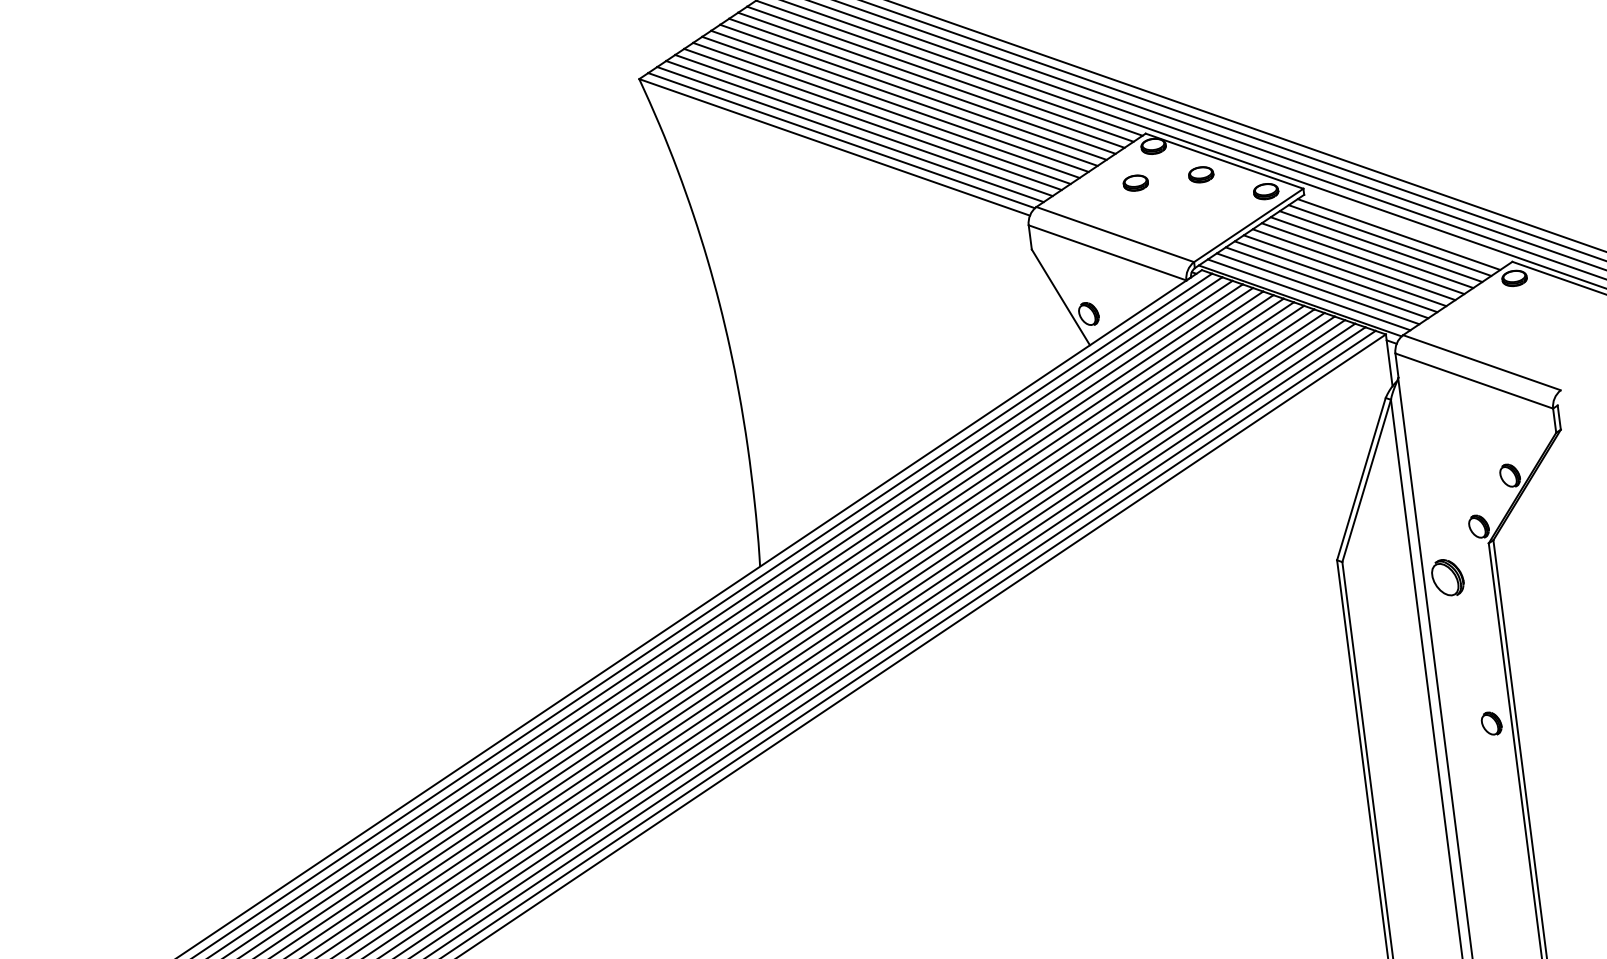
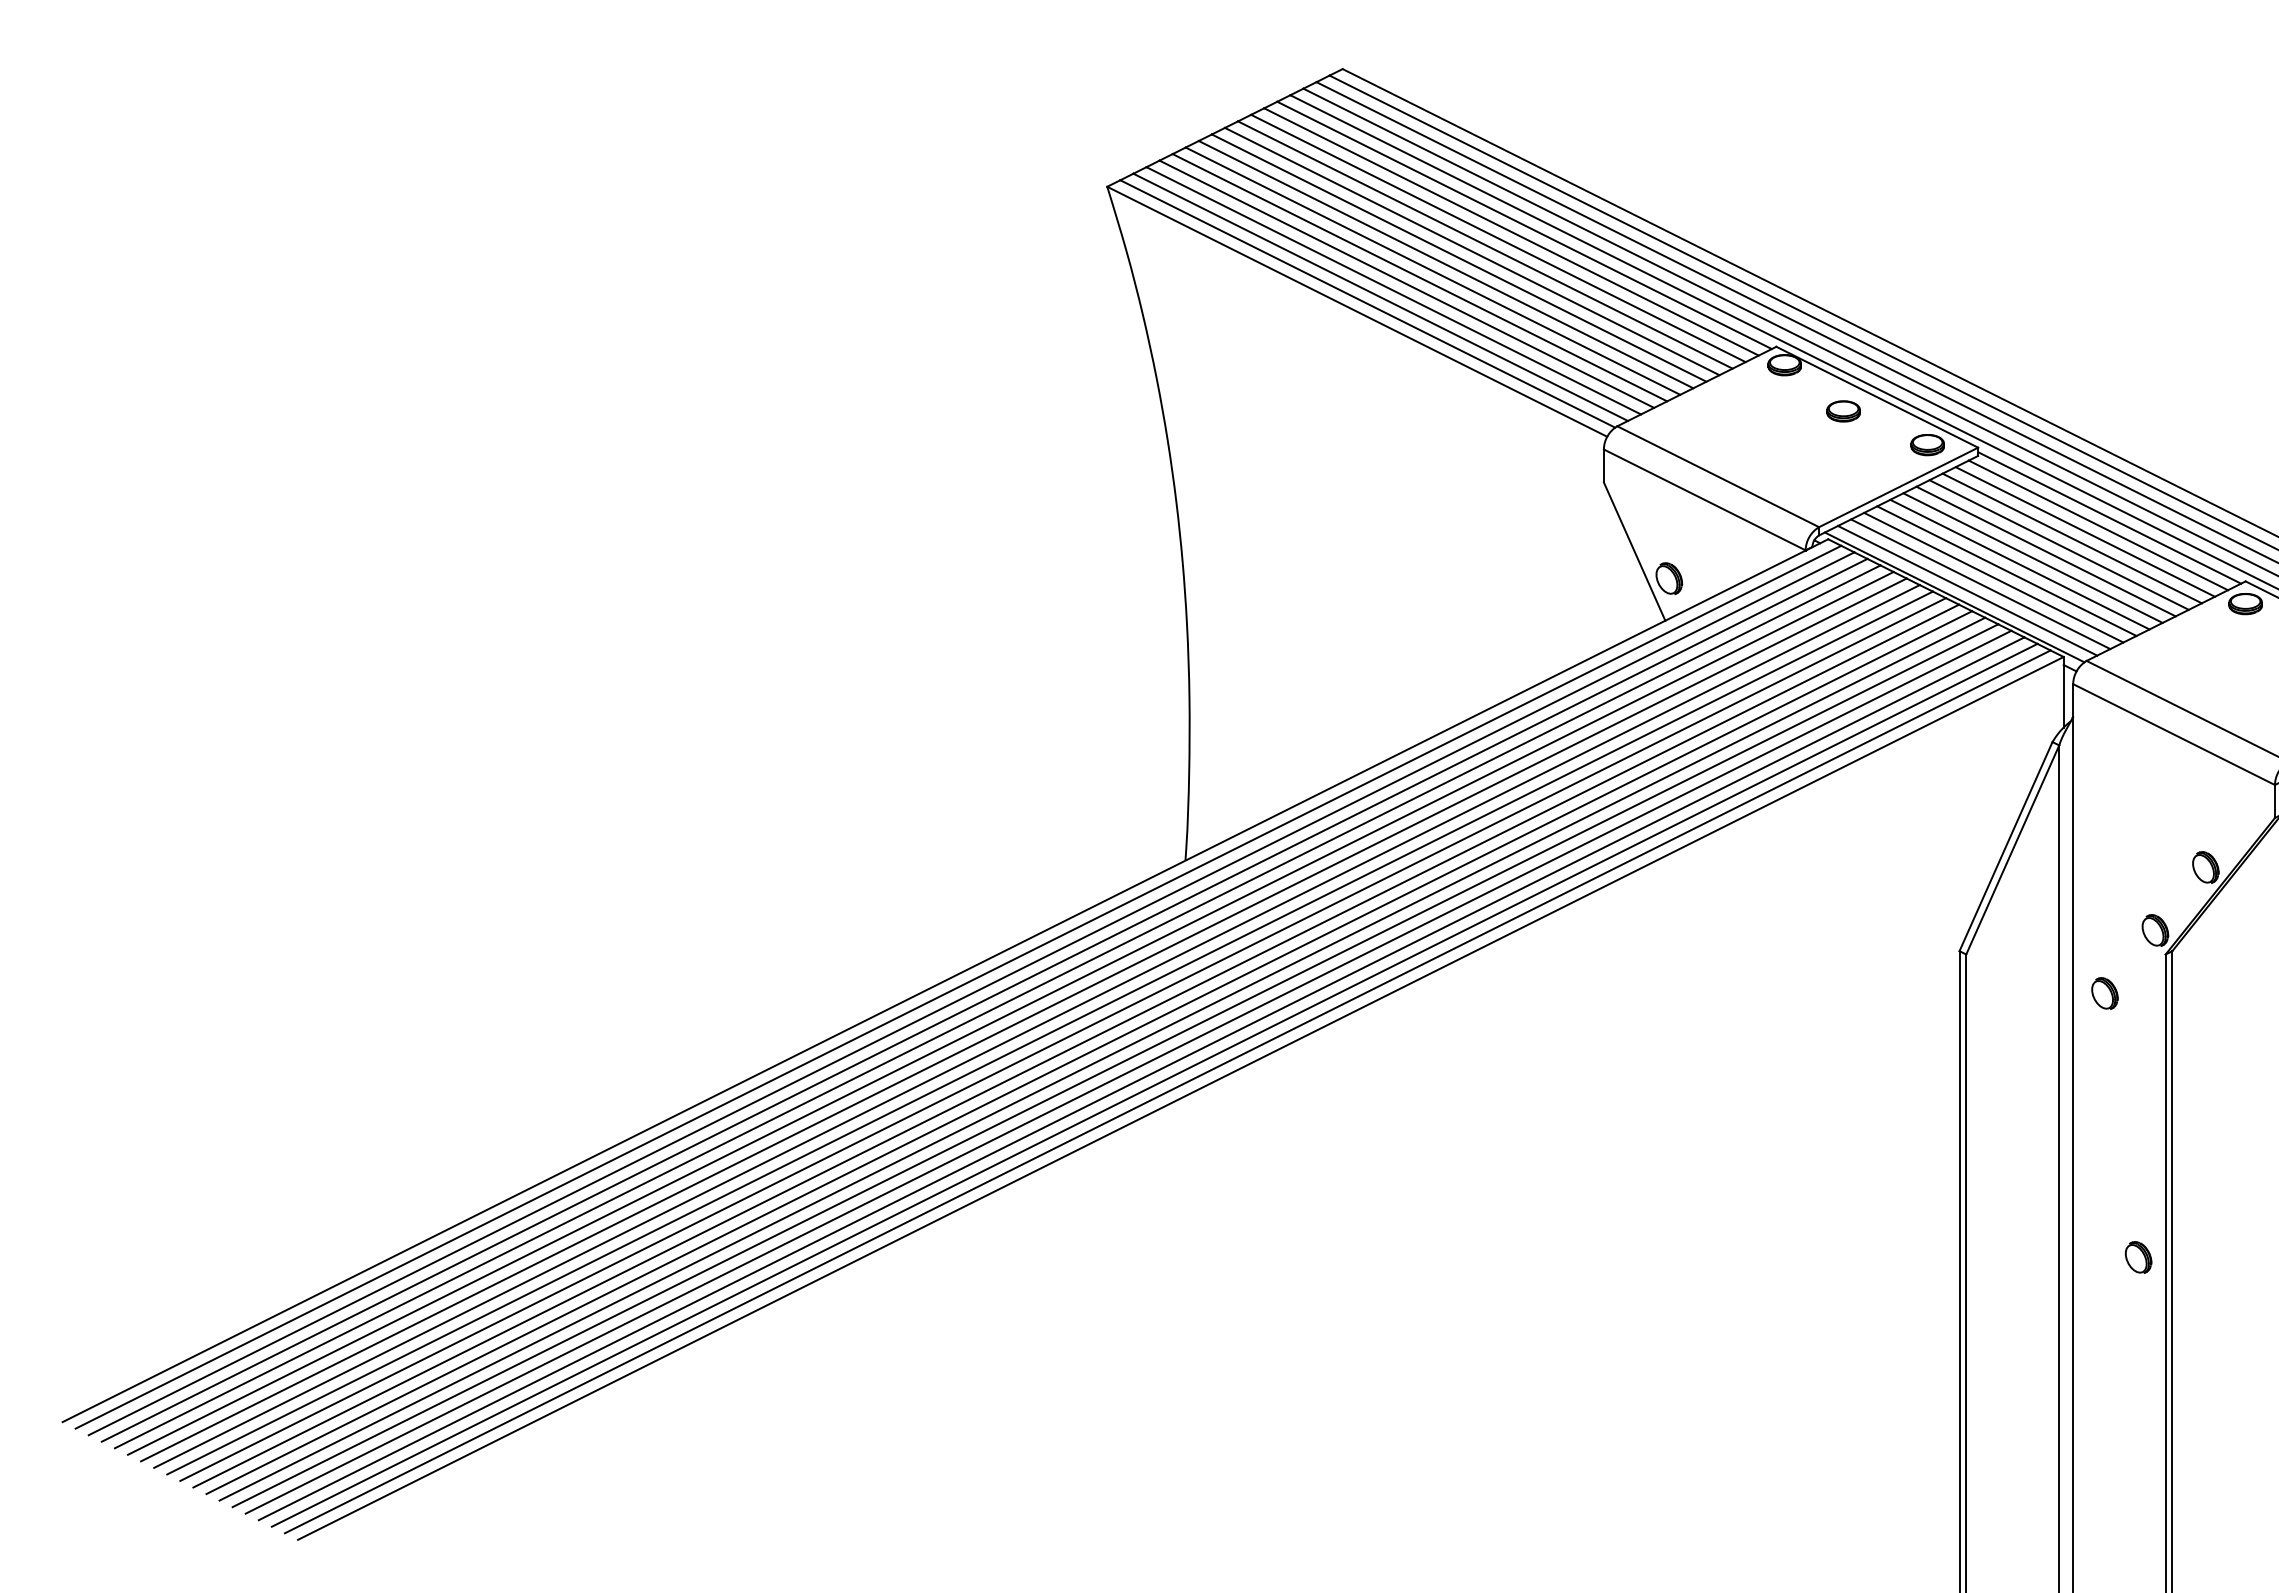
part: (1135, 183) -> (1754, 411), removed
line: (1406, 227) -> (2109, 517), added
part: (1447, 577) -> (2104, 993), size x0.62
part: (1491, 723) -> (2138, 1257), moved

